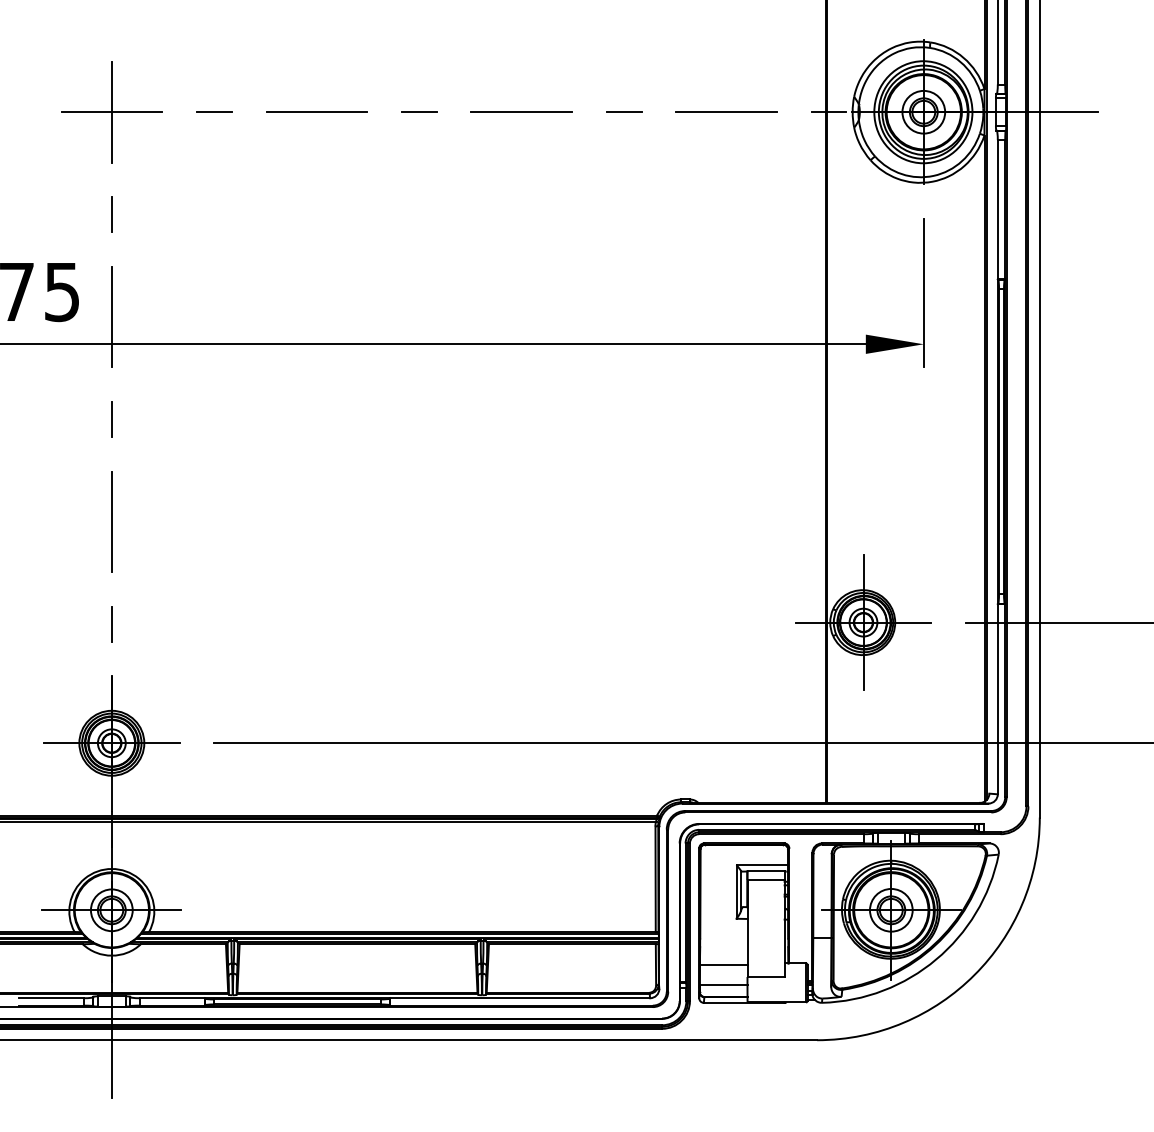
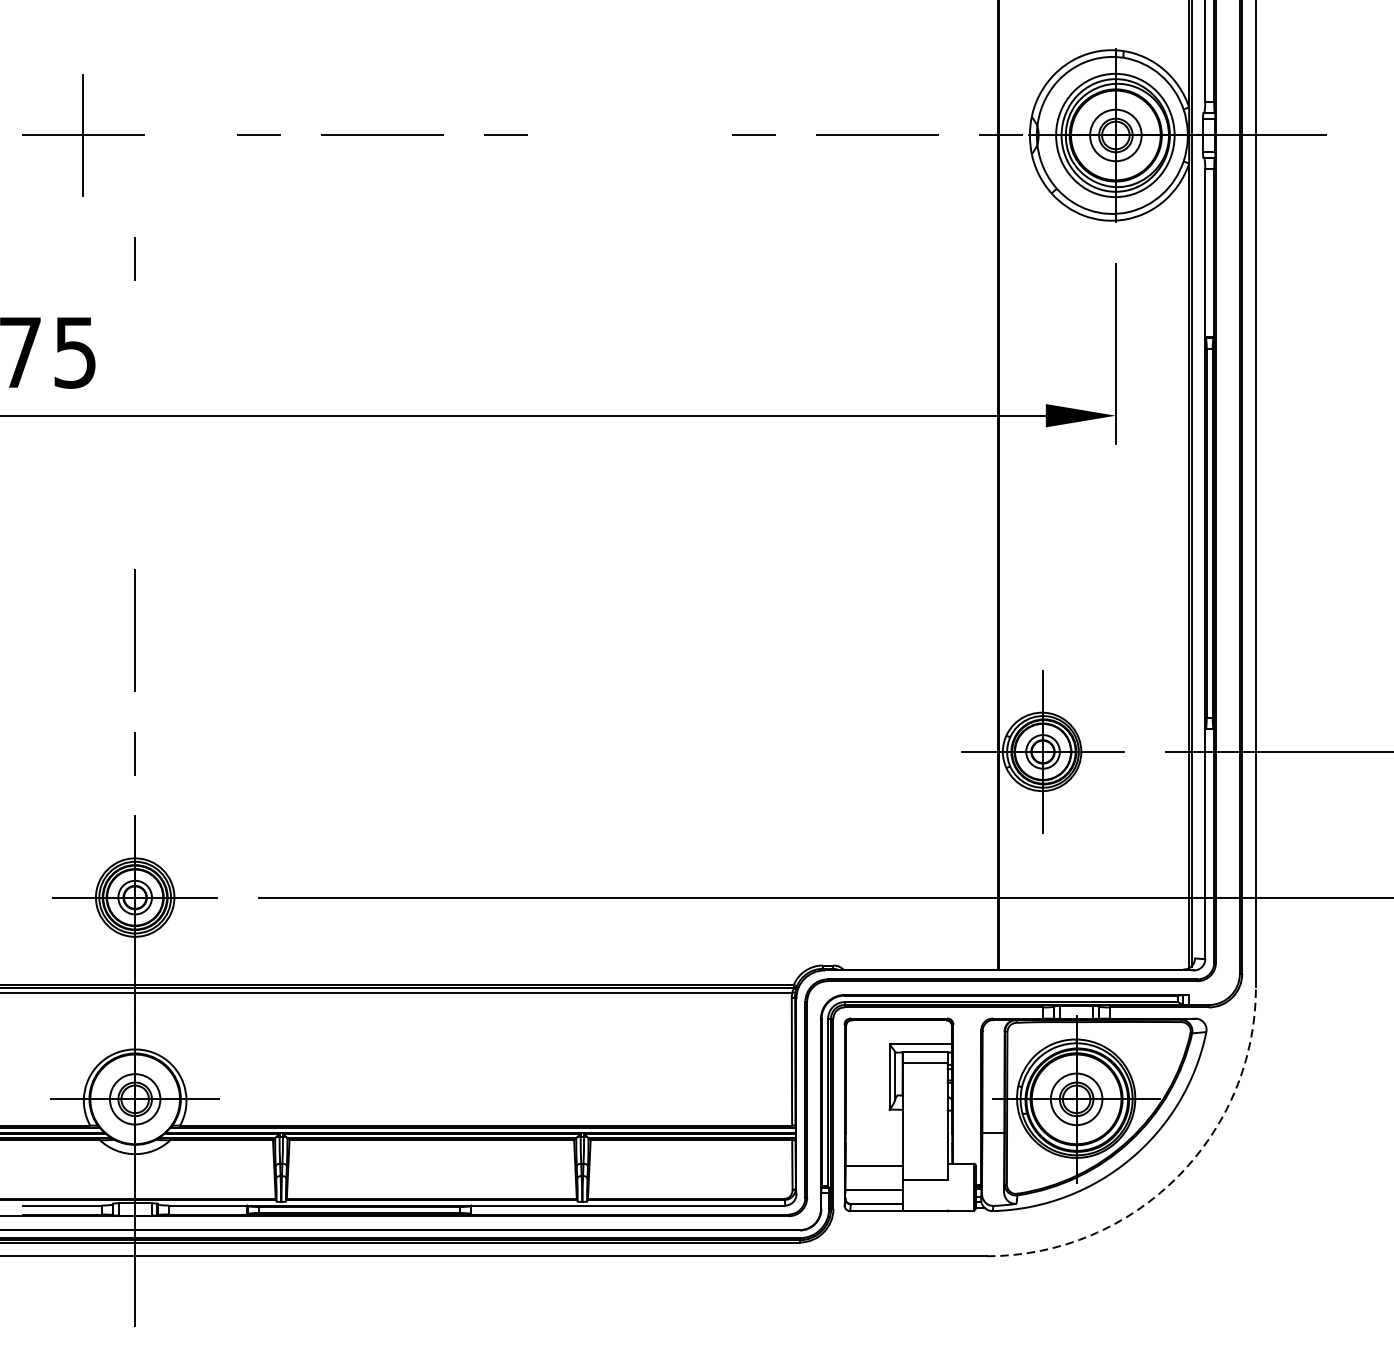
line: (521, 111) -> (629, 134), removed
part: (111, 112) -> (82, 135), moved
line: (111, 316) -> (134, 382), removed
line: (111, 419) -> (134, 506), removed
arc: (974, 974) -> (1177, 1176), solid -> dashed

